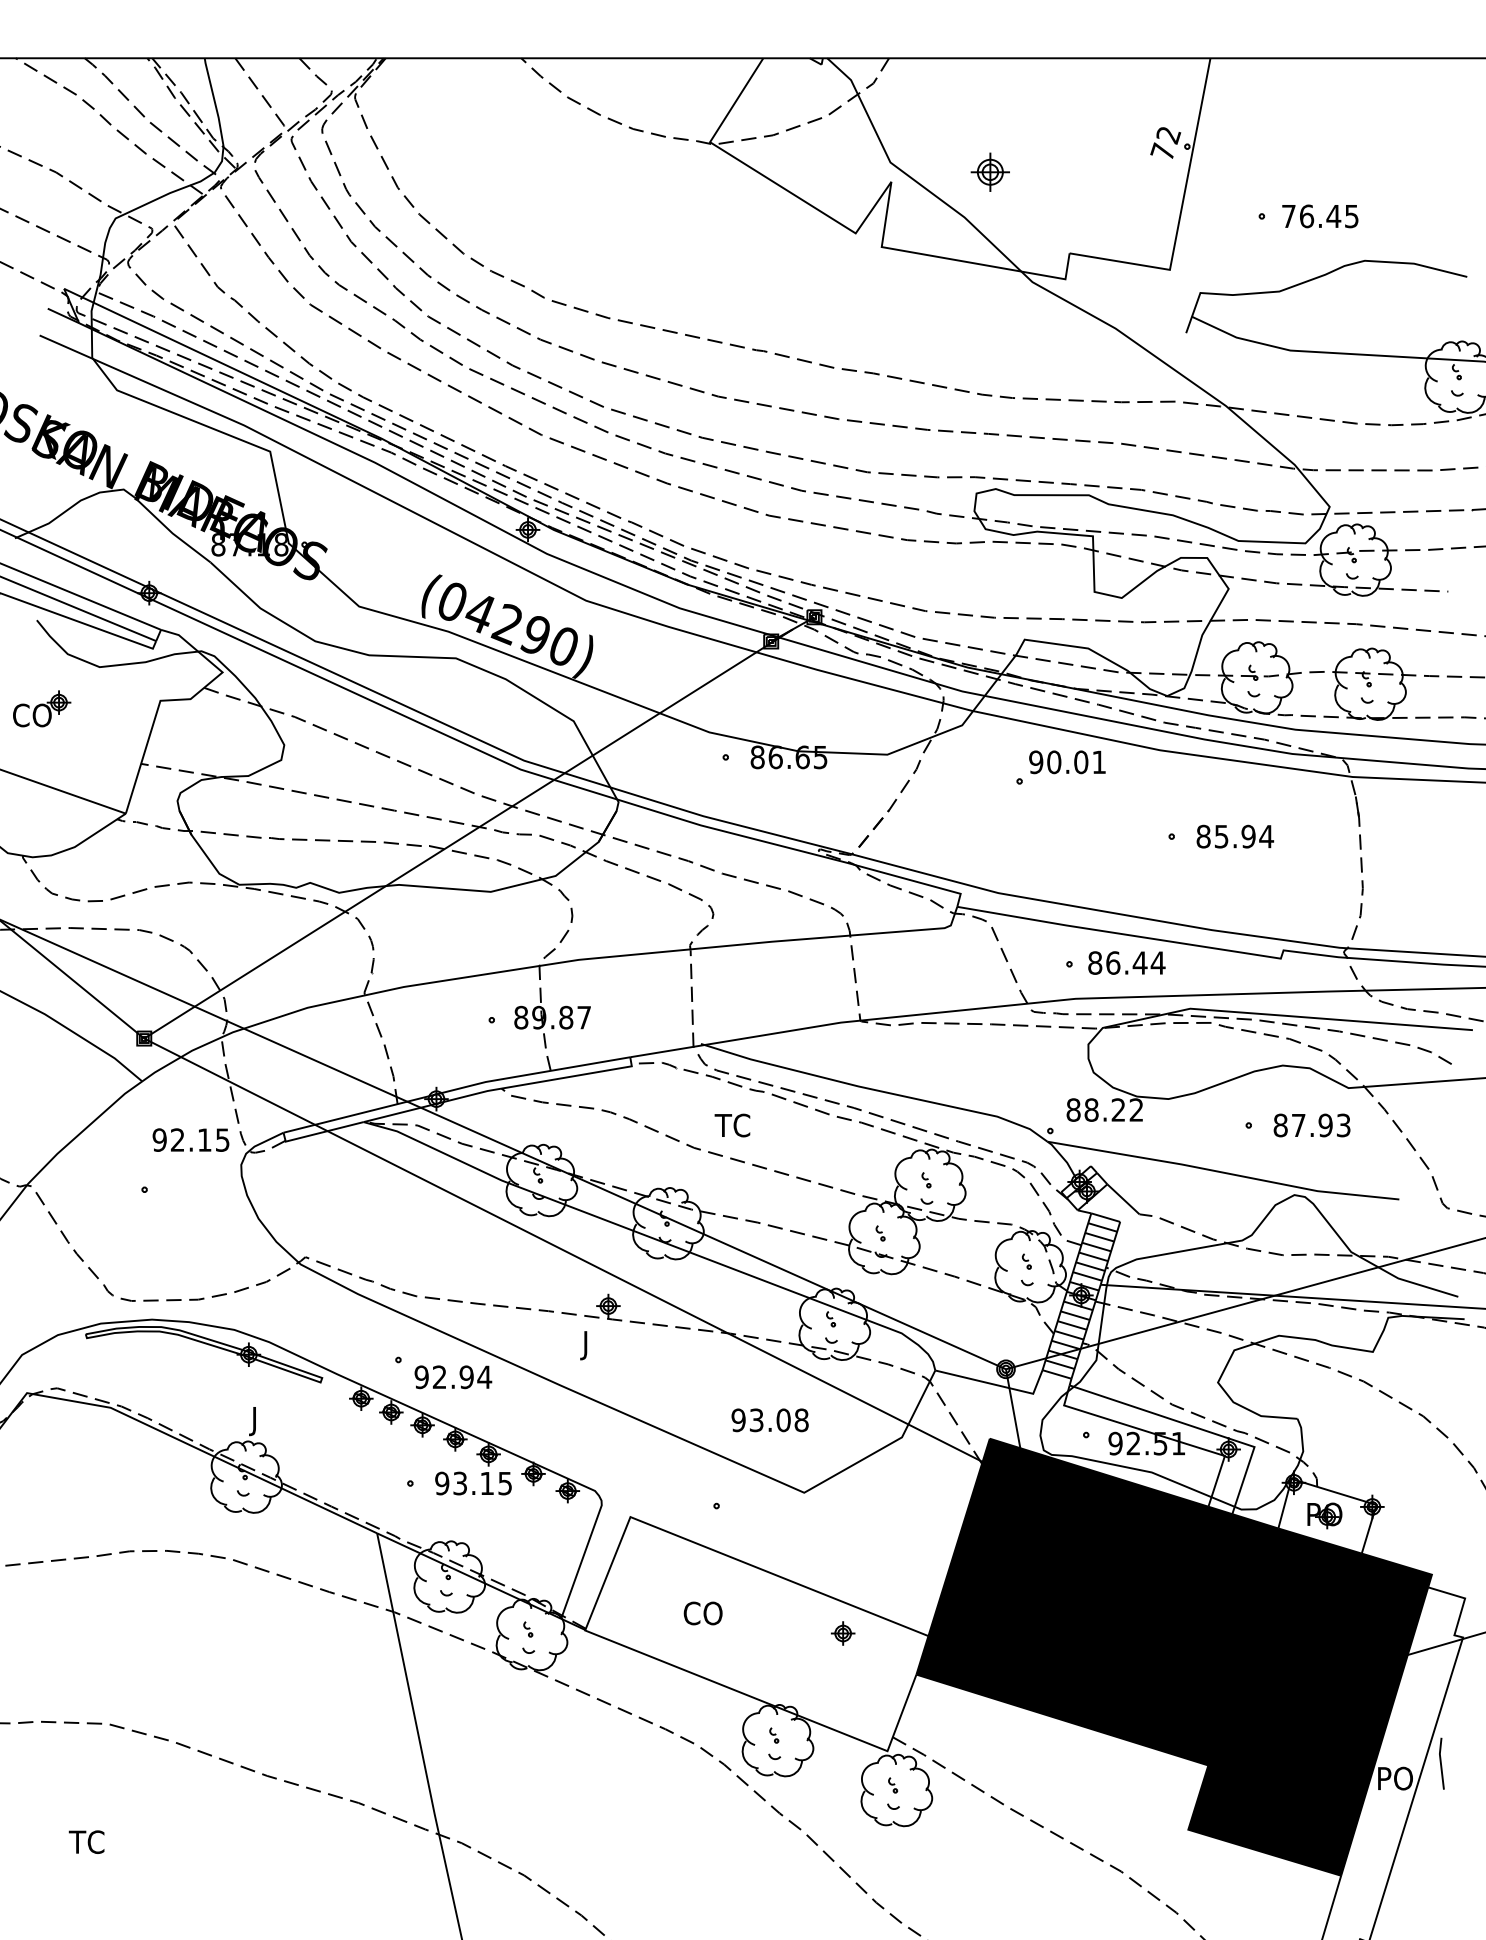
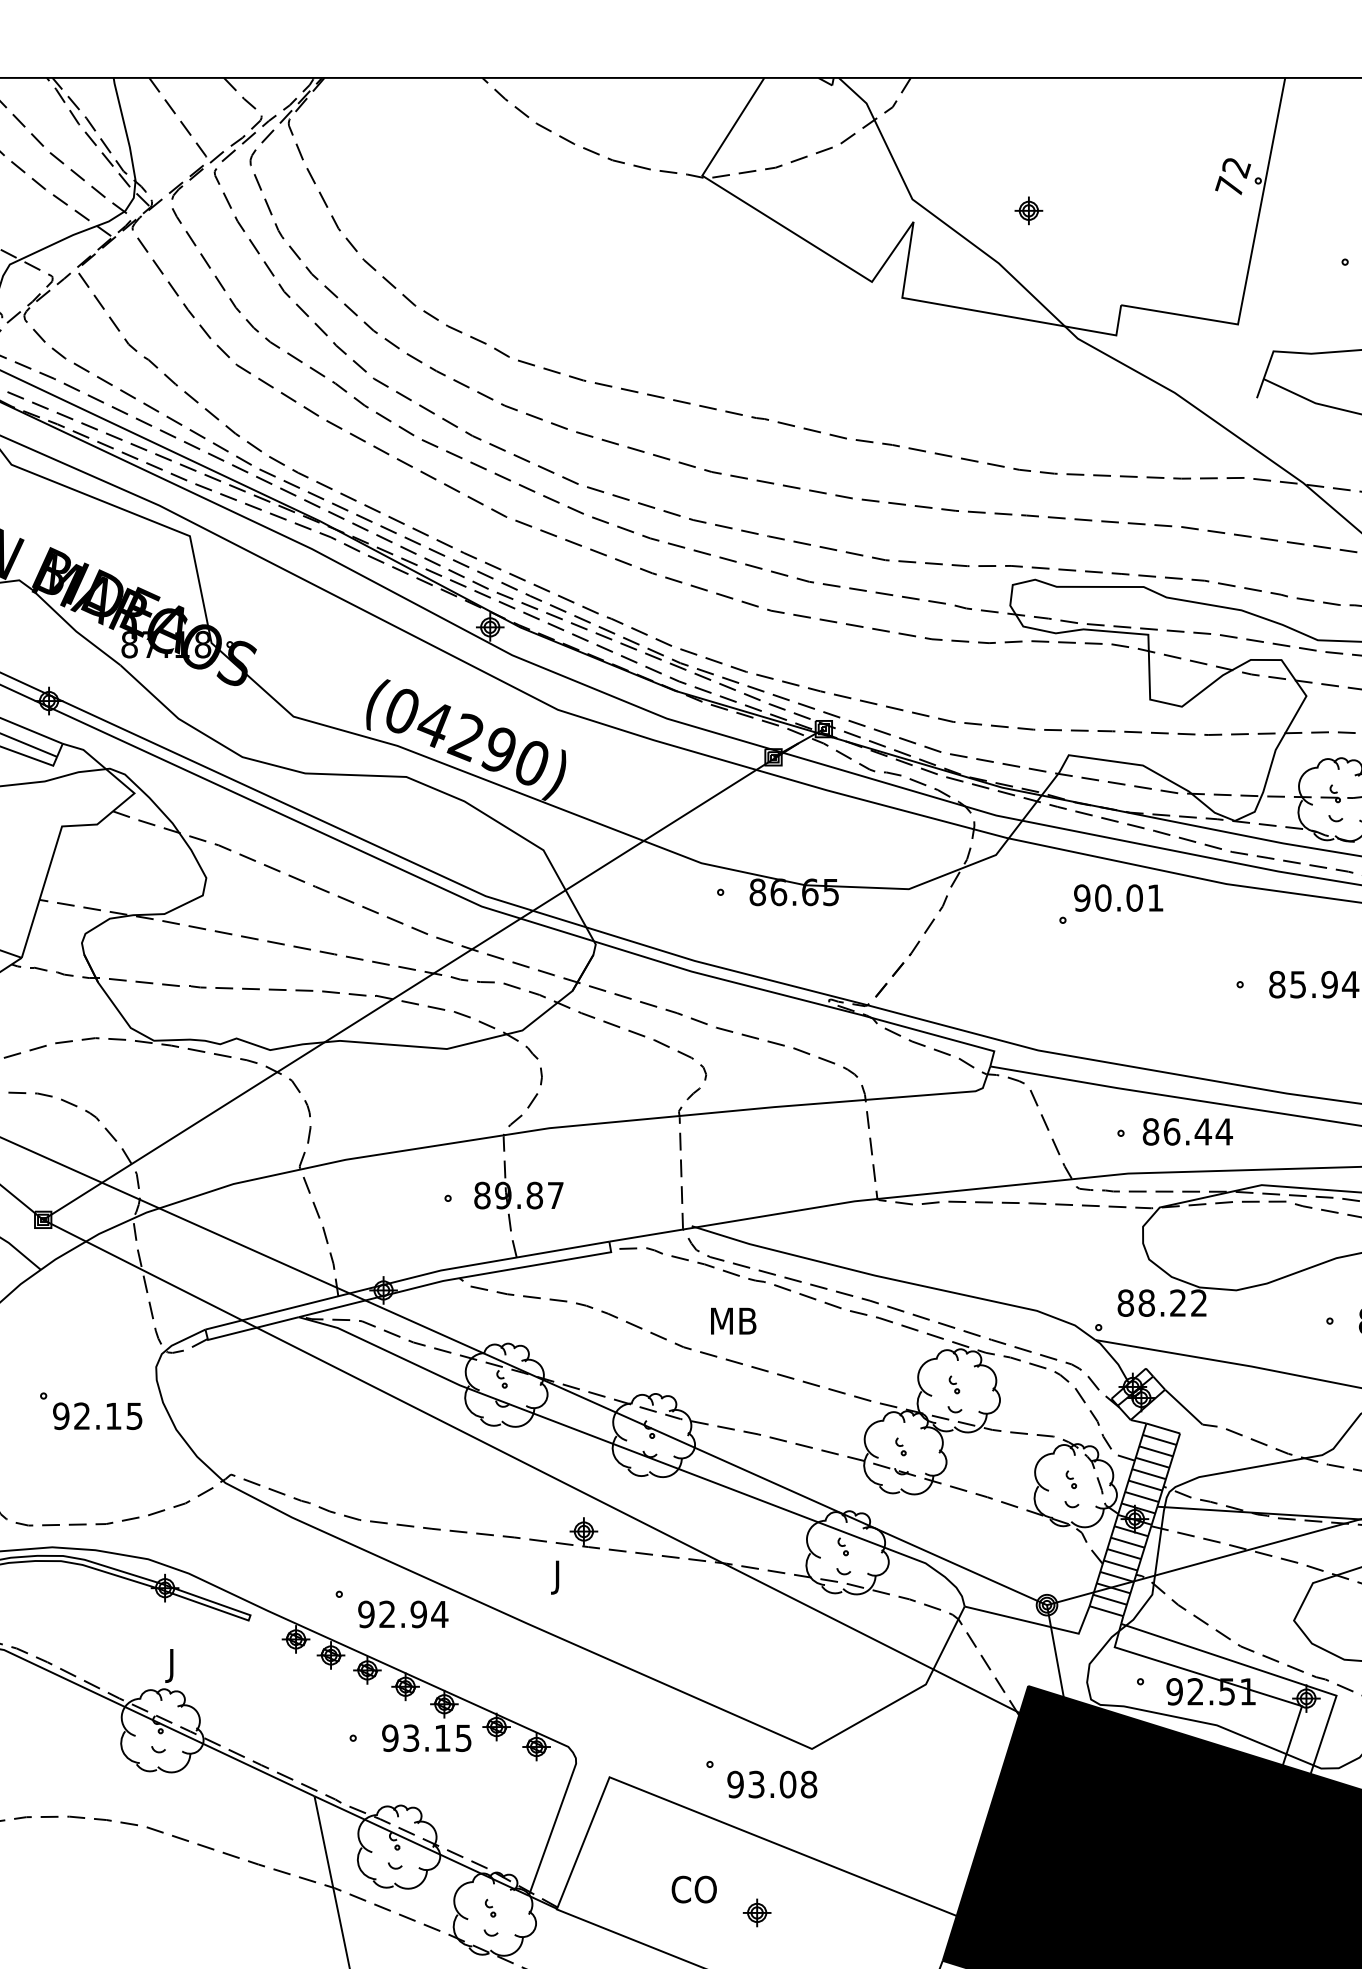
part: (990, 172) -> (1028, 211), size x0.62
text: (735, 1125) -> (731, 1321), TC -> MB
text: (190, 1139) -> (97, 1415), moved
text: (769, 1420) -> (771, 1784), moved
part: (842, 1633) -> (756, 1912), moved

